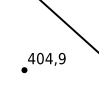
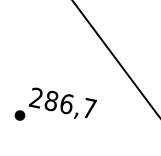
text: (46, 58) -> (62, 102), 404,9 -> 286,7

